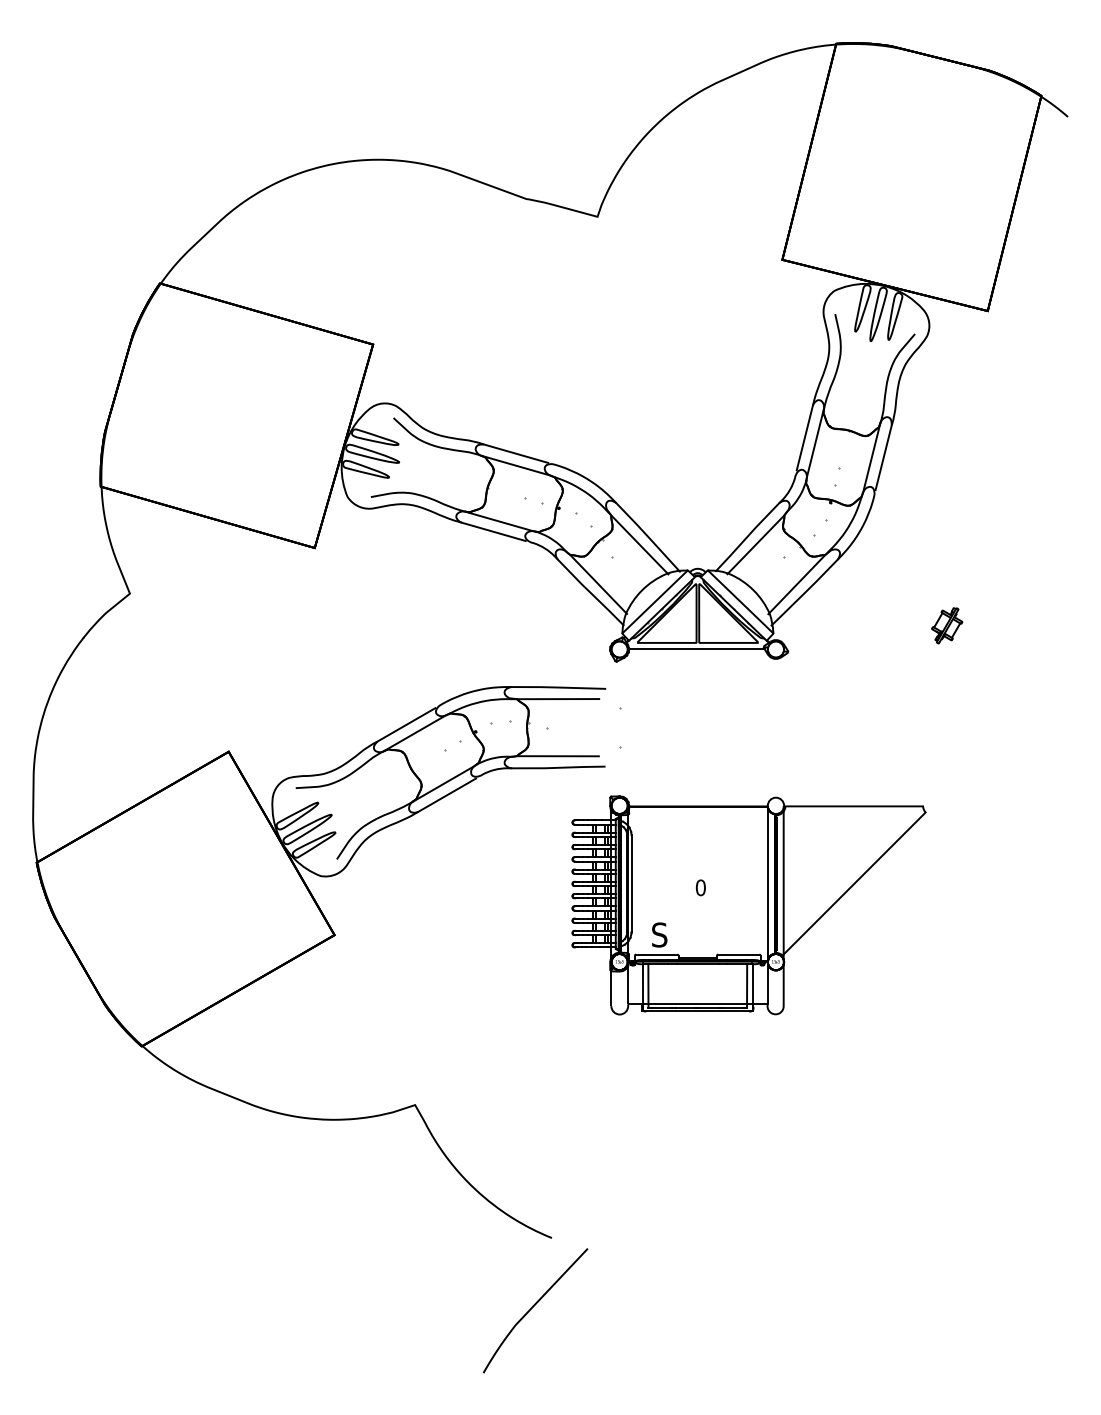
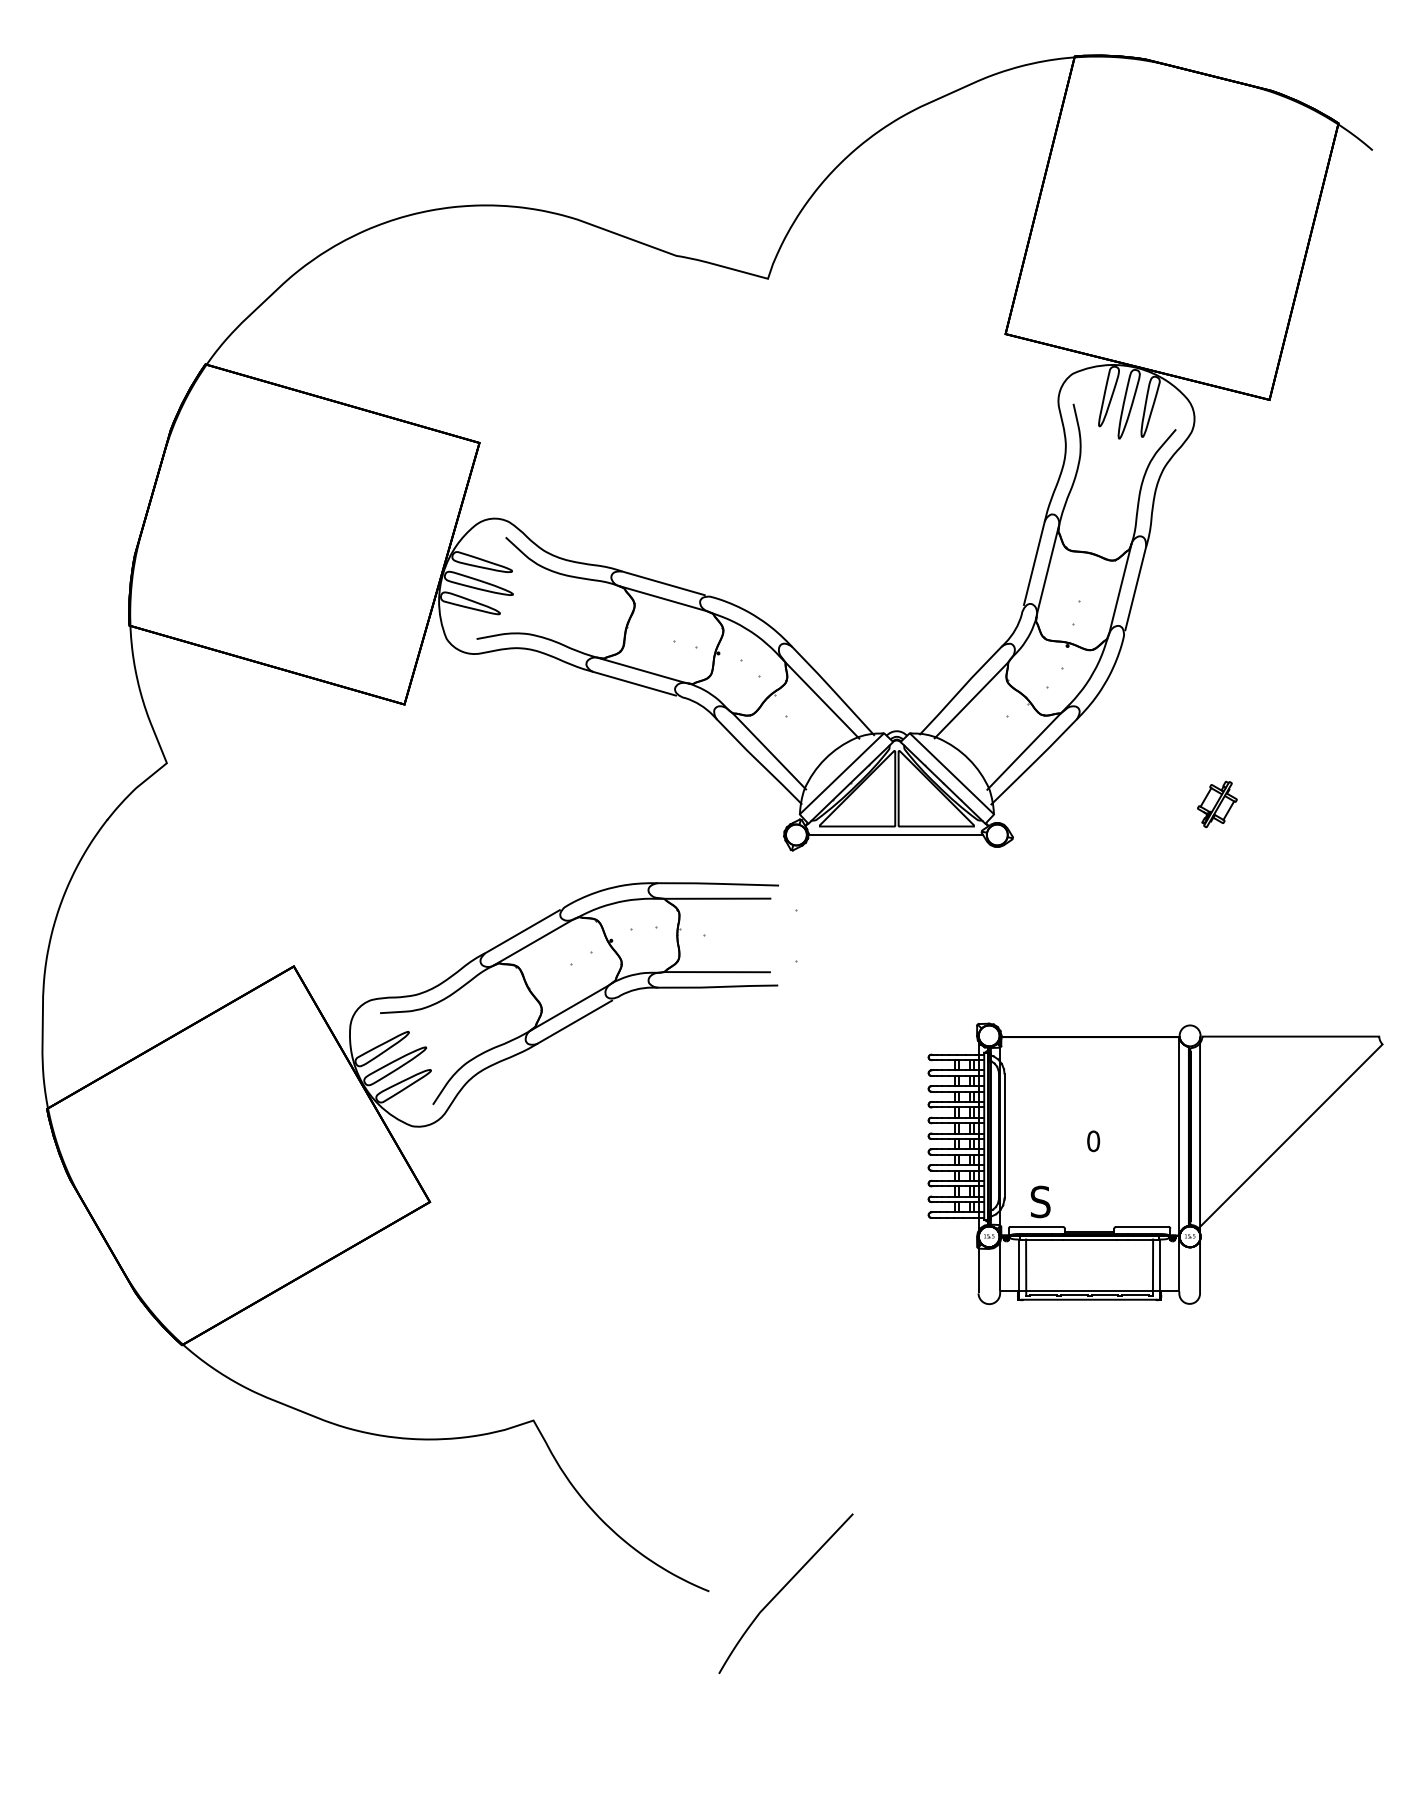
part: (748, 905) -> (1154, 1164), moved
curve: (533, 1307) -> (783, 1589), moved

